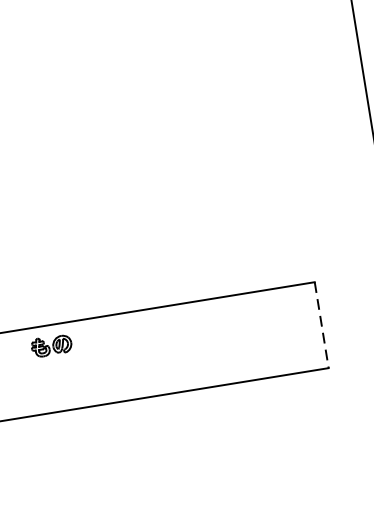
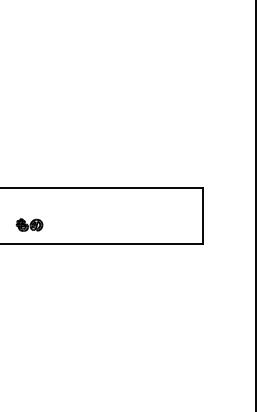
line: (321, 326) -> (203, 216), dashed -> solid
part: (51, 345) -> (29, 224), moved

